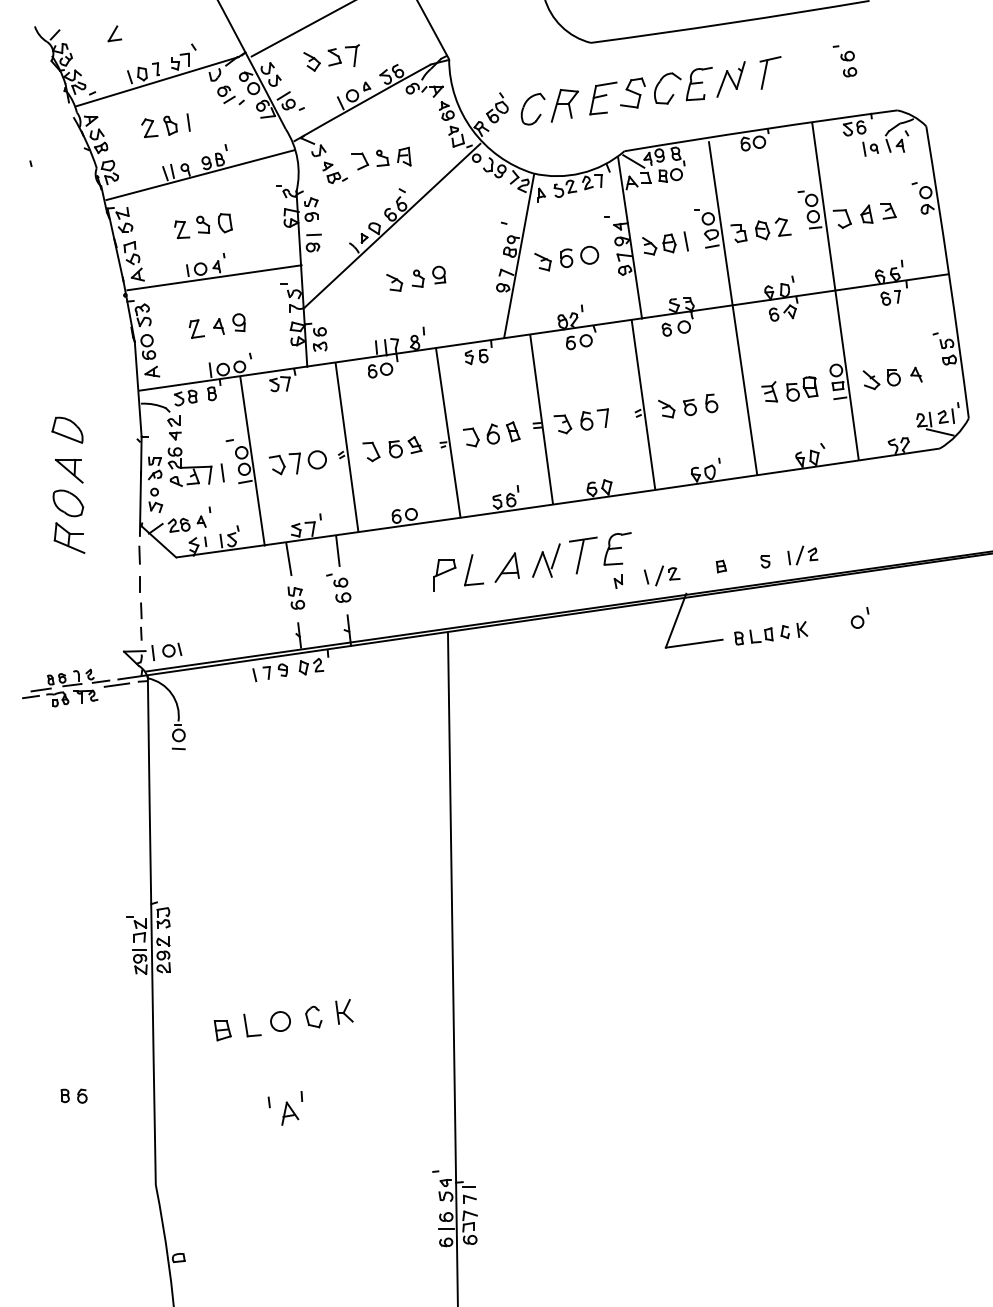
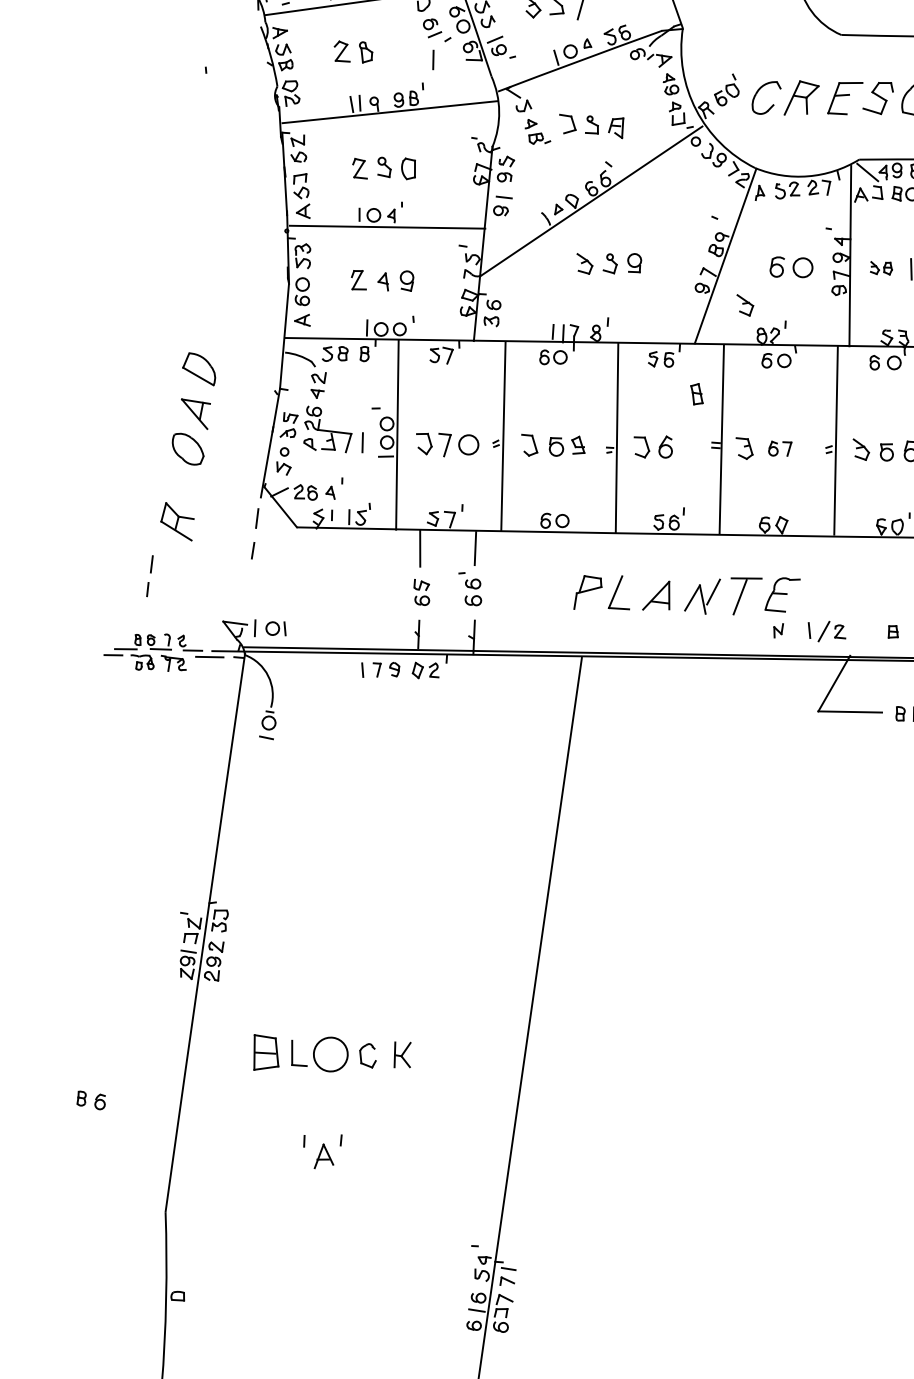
line: (188, 122) -> (433, 59), moved
part: (659, 244) -> (881, 268), size x0.6
part: (542, 262) -> (743, 305), moved
part: (594, 419) -> (779, 448), size x0.7
part: (513, 431) -> (697, 394), moved
part: (69, 537) -> (178, 520), moved
line: (141, 619) -> (150, 573), moved
circle: (280, 1021) -> (330, 1054), size x1.6
part: (222, 1030) -> (265, 1054), size x1.6

